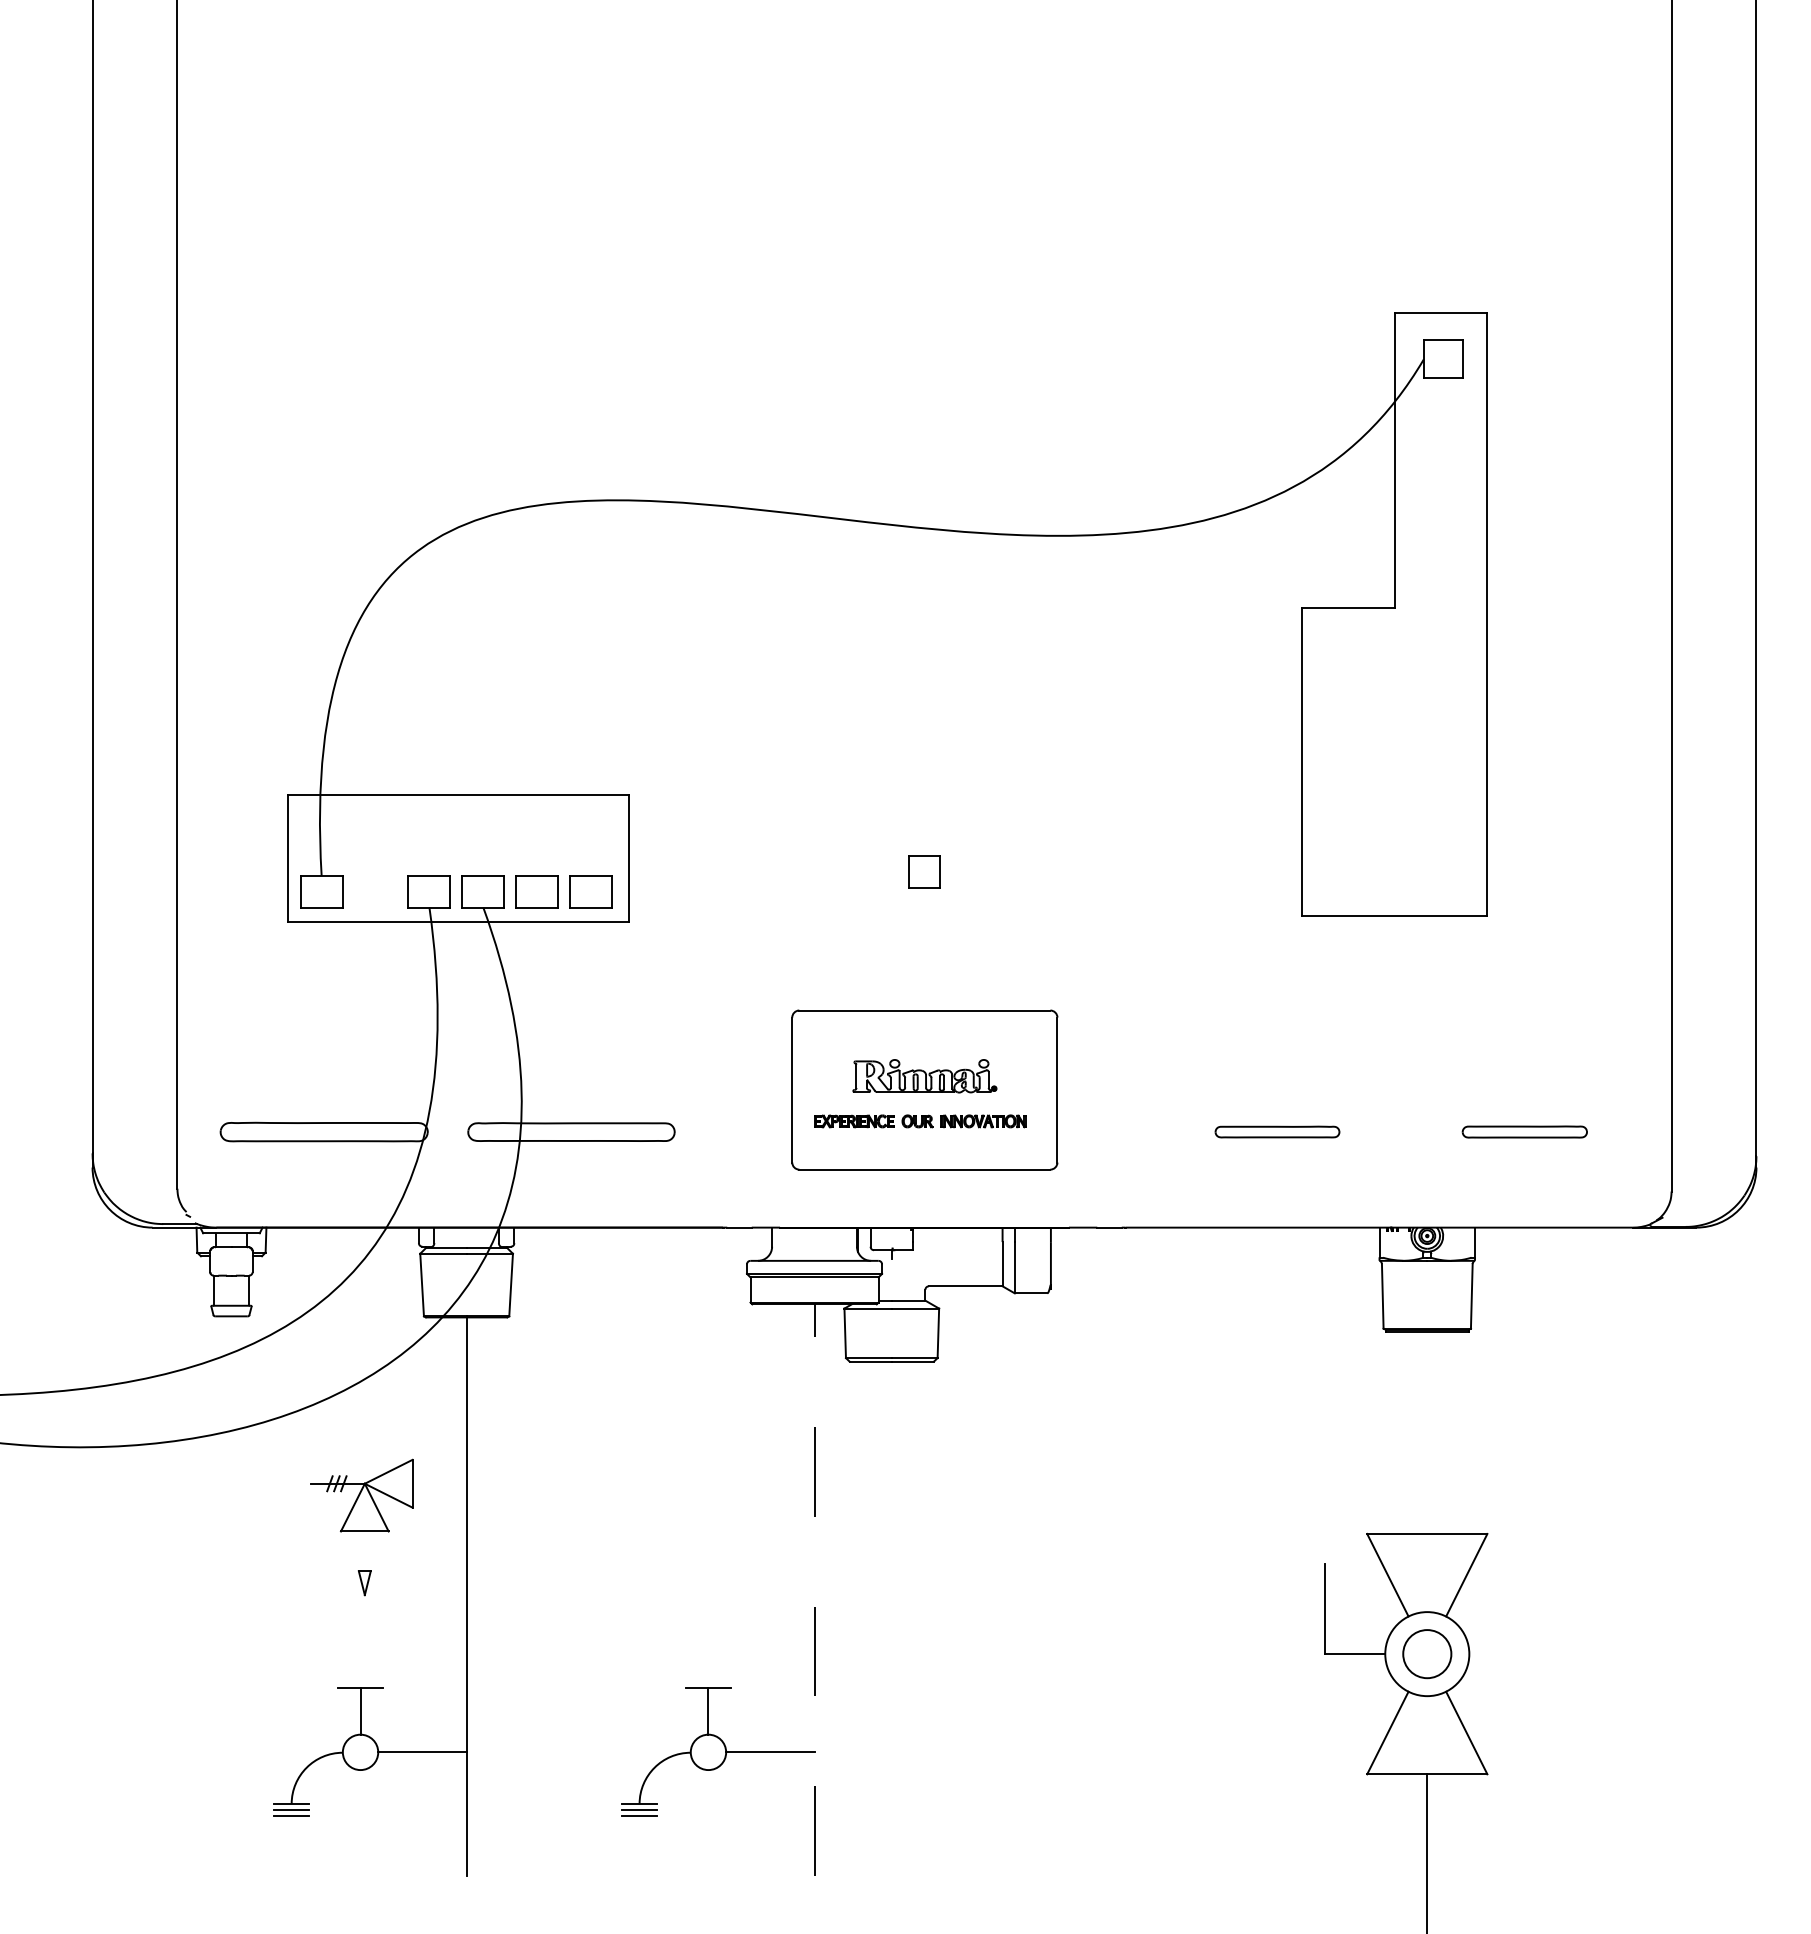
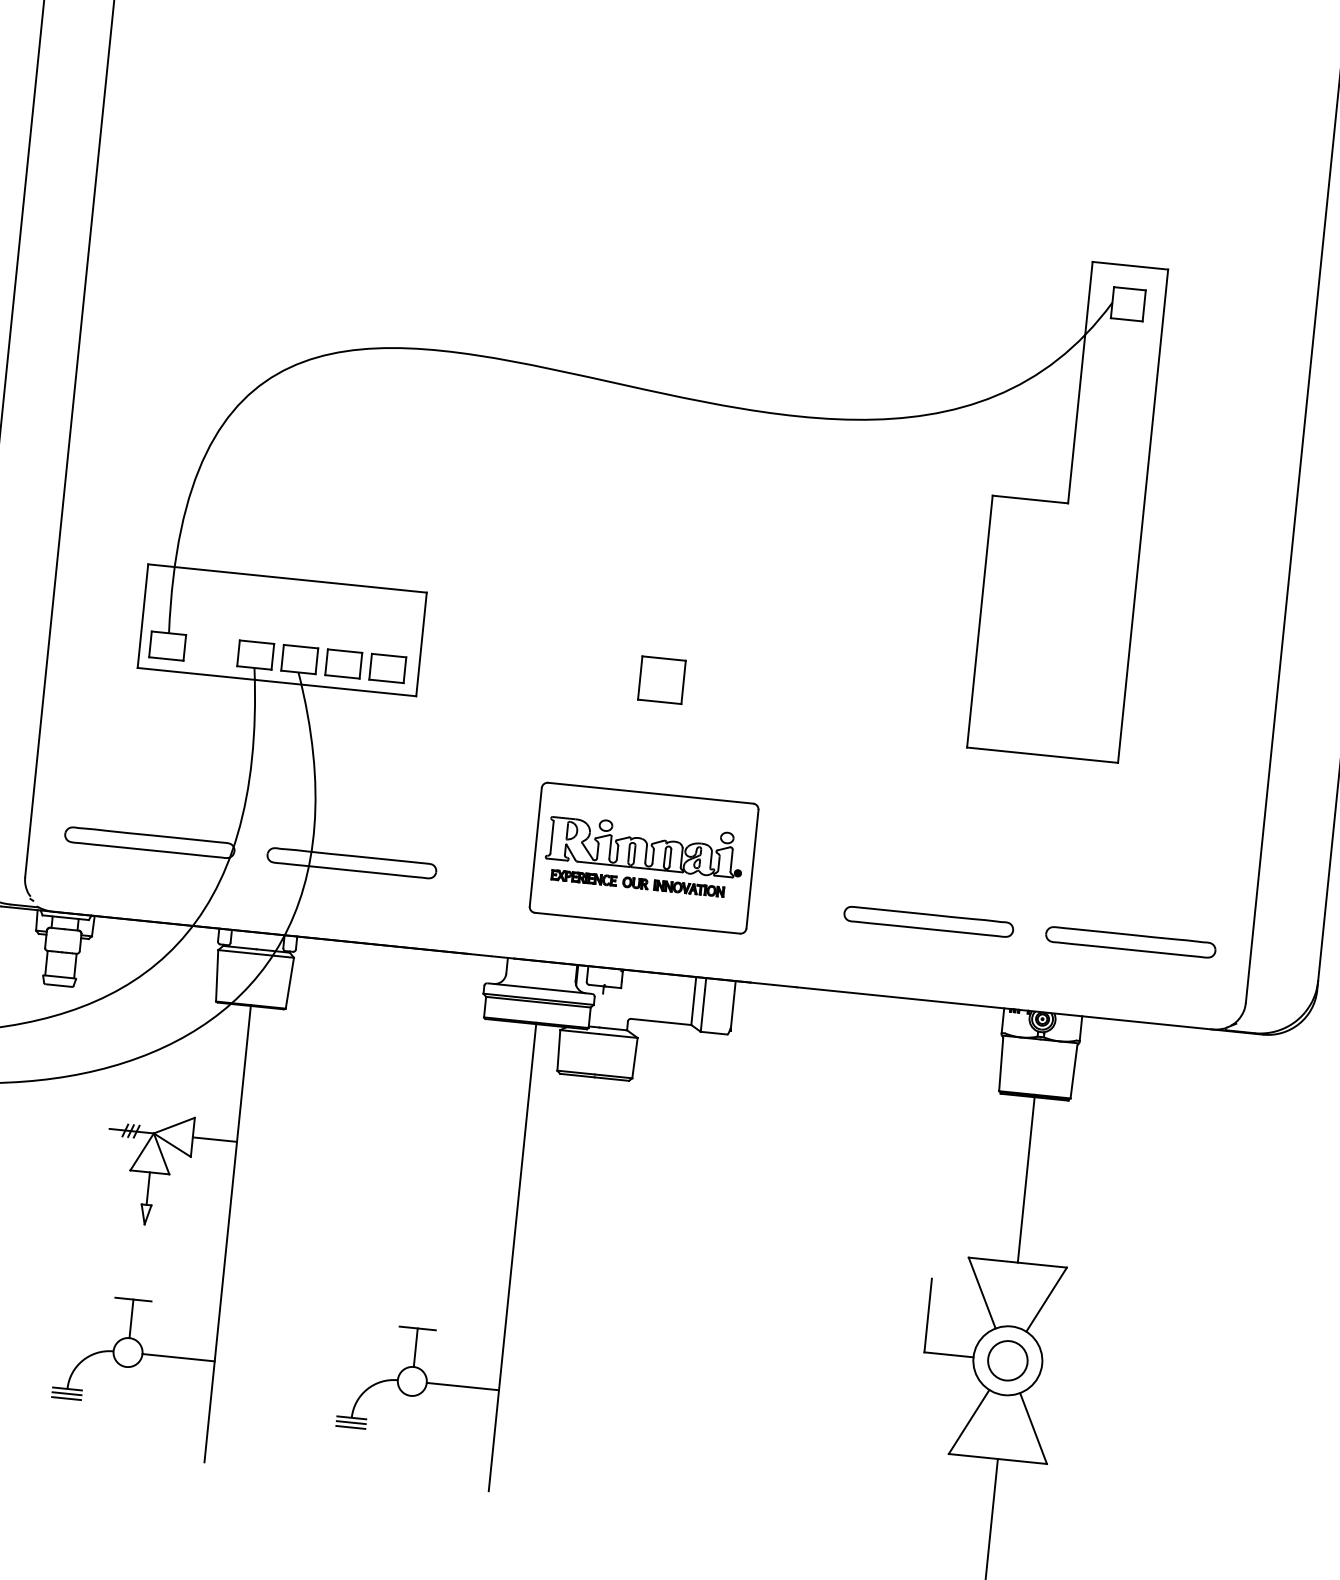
part: (924, 872) -> (661, 680), size x1.67
part: (924, 1076) -> (644, 847), size x1.67
part: (1277, 1131) -> (928, 921), size x1.67
part: (1524, 1131) -> (1130, 941), size x1.67
line: (1427, 1430) -> (1026, 1178), added
line: (439, 1483) -> (214, 1139), added
line: (364, 1551) -> (147, 1188), added
line: (814, 1589) -> (512, 1257), dashed -> solid

